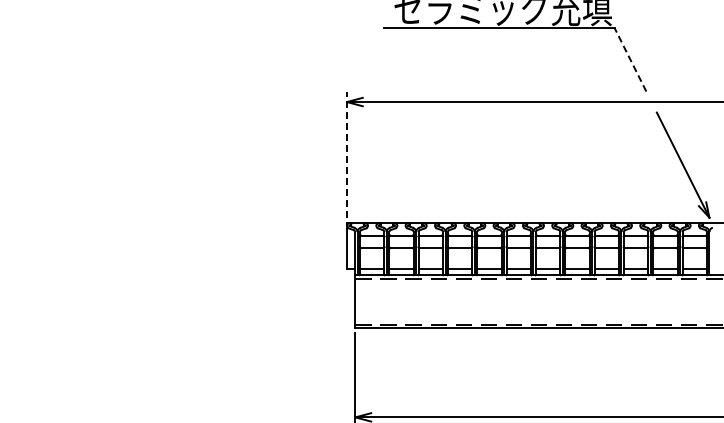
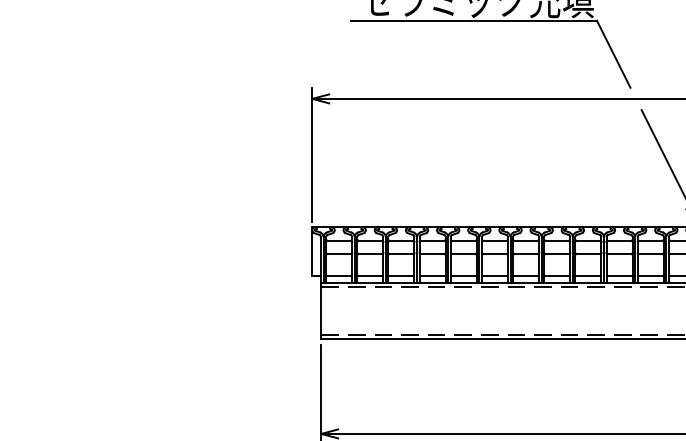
line: (630, 59) -> (613, 53), dashed -> solid
line: (347, 154) -> (312, 154), dashed -> solid

